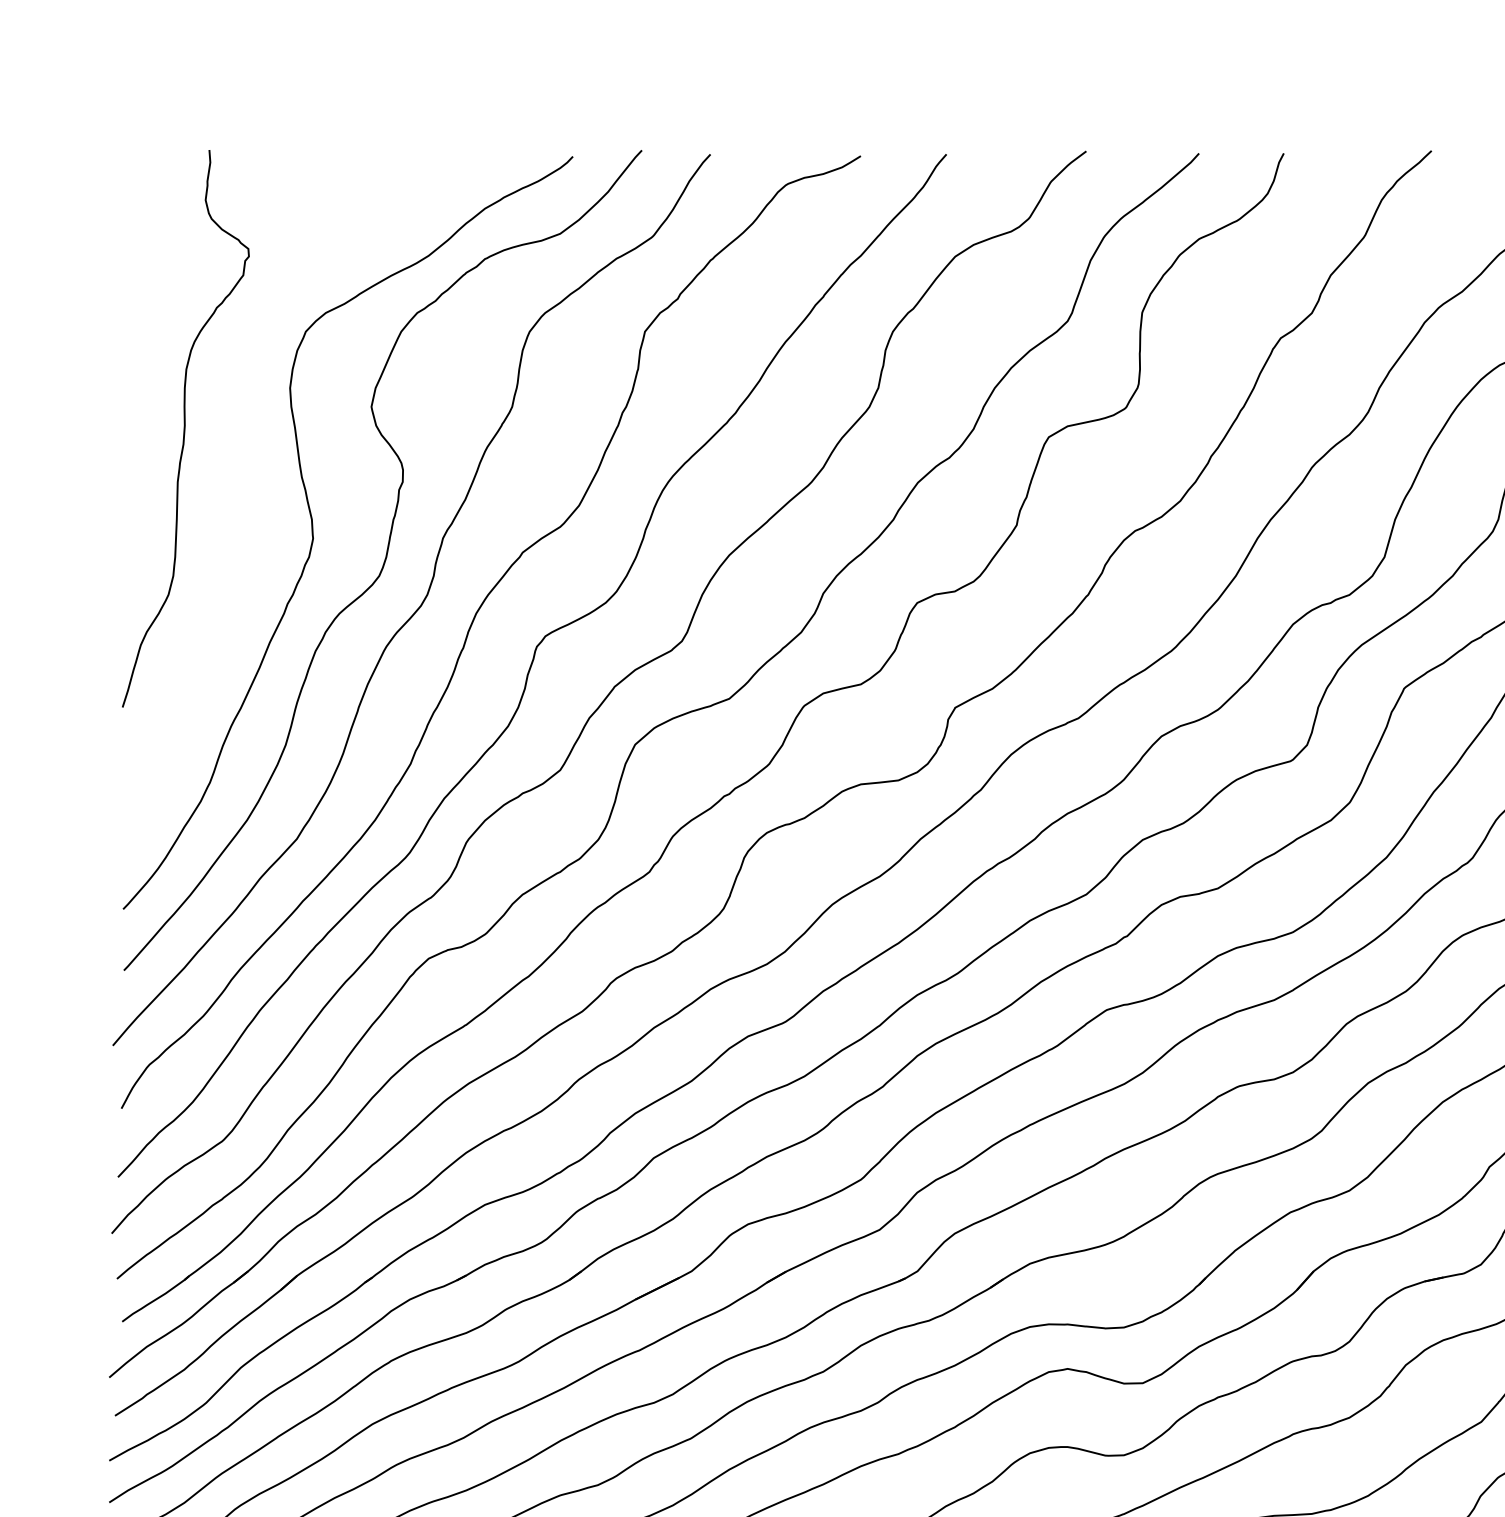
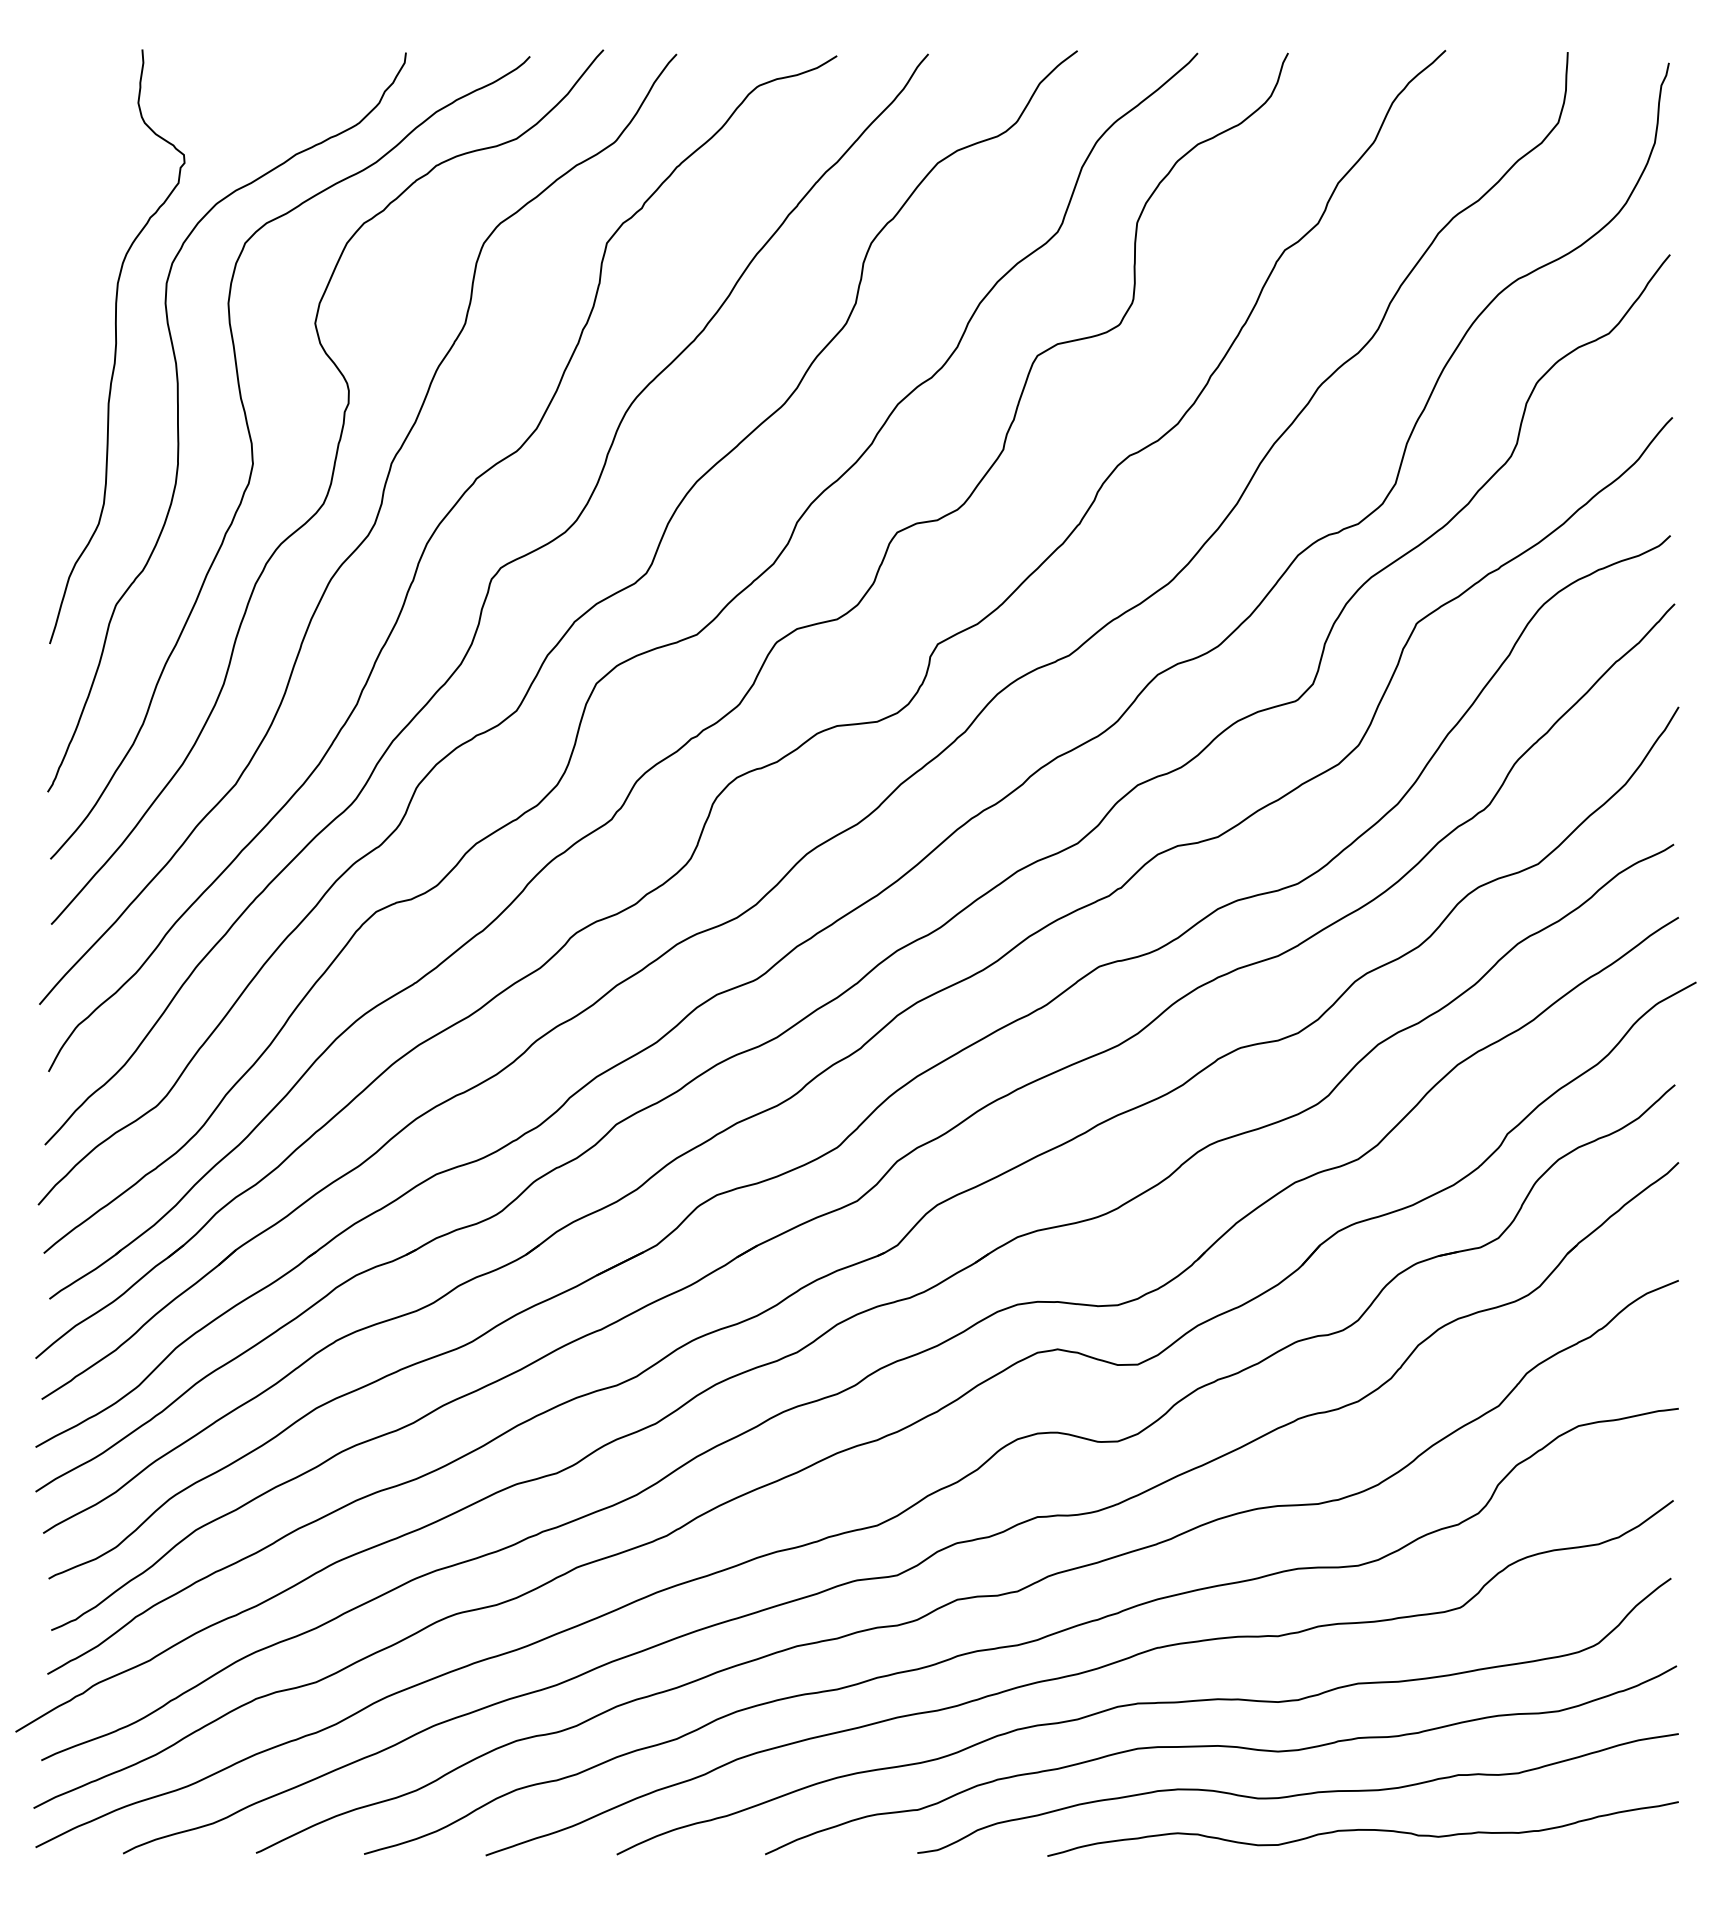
curve: (243, 499) -> (178, 422), added

